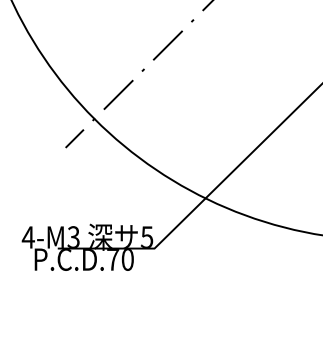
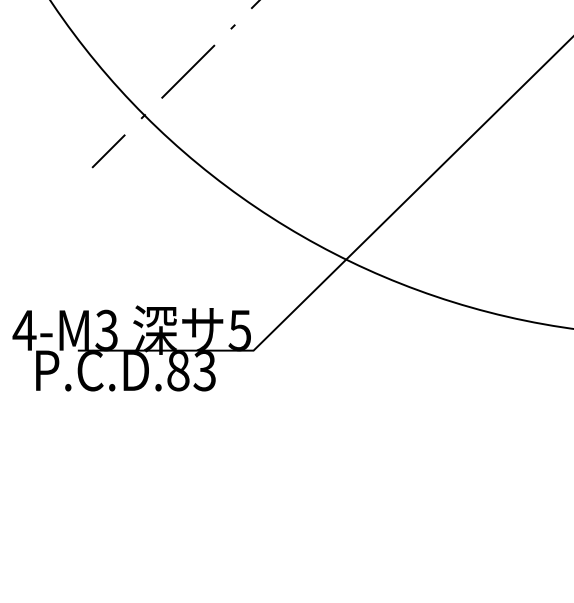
text: (120, 259) -> (191, 370), P.C.D.70 -> P.C.D.83

